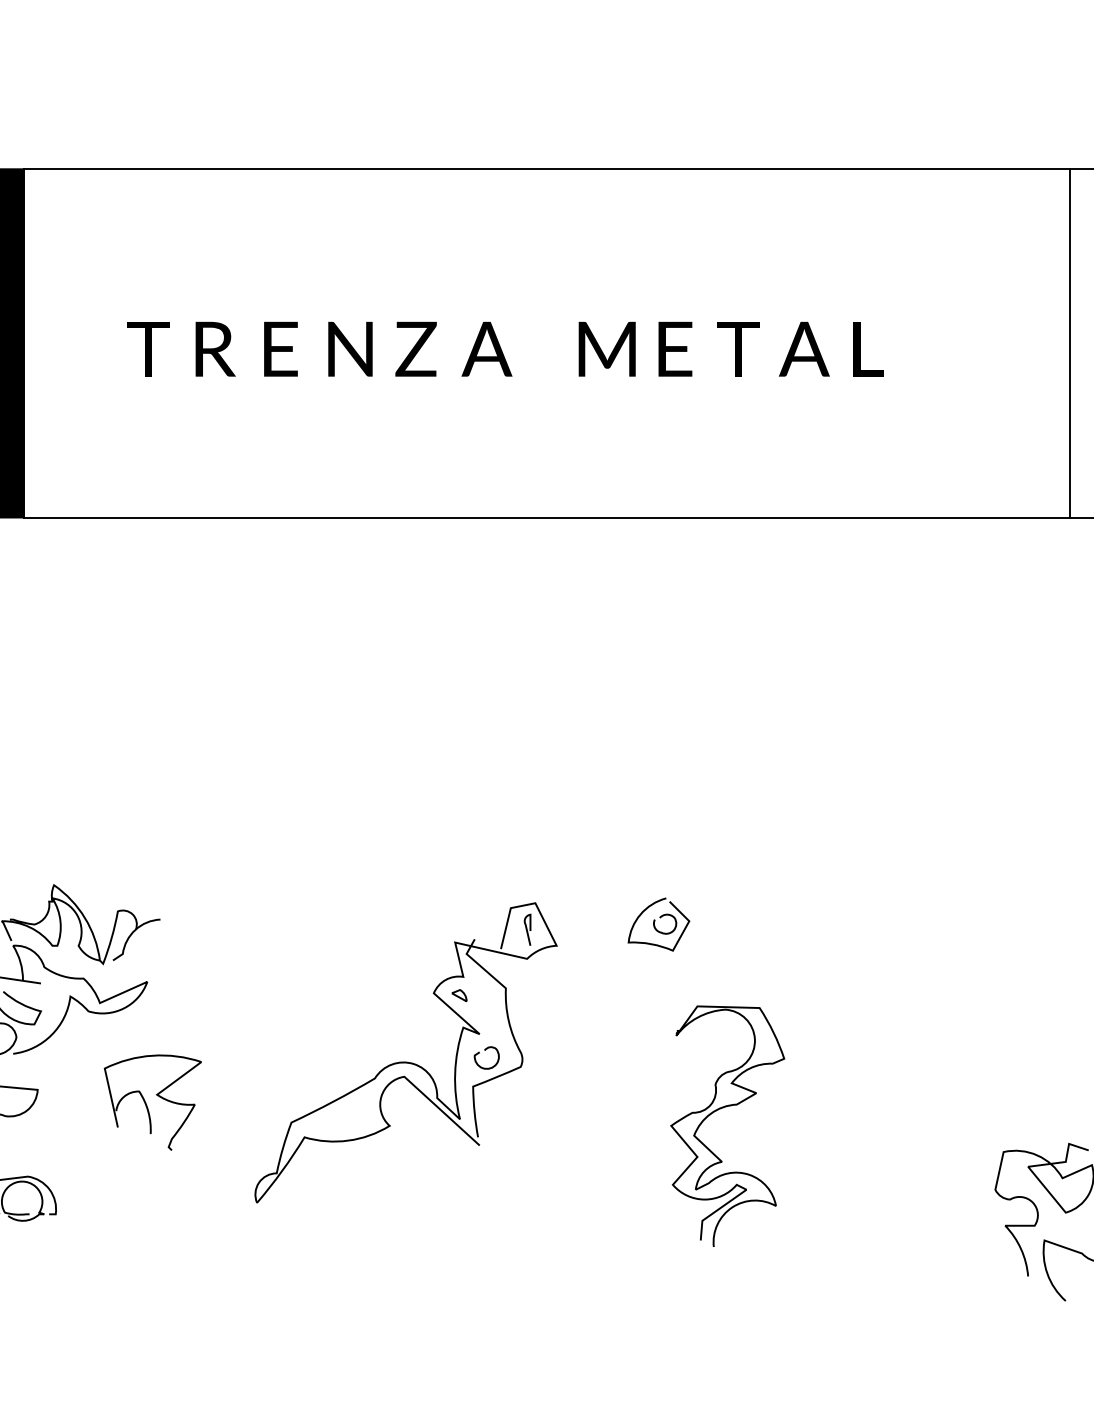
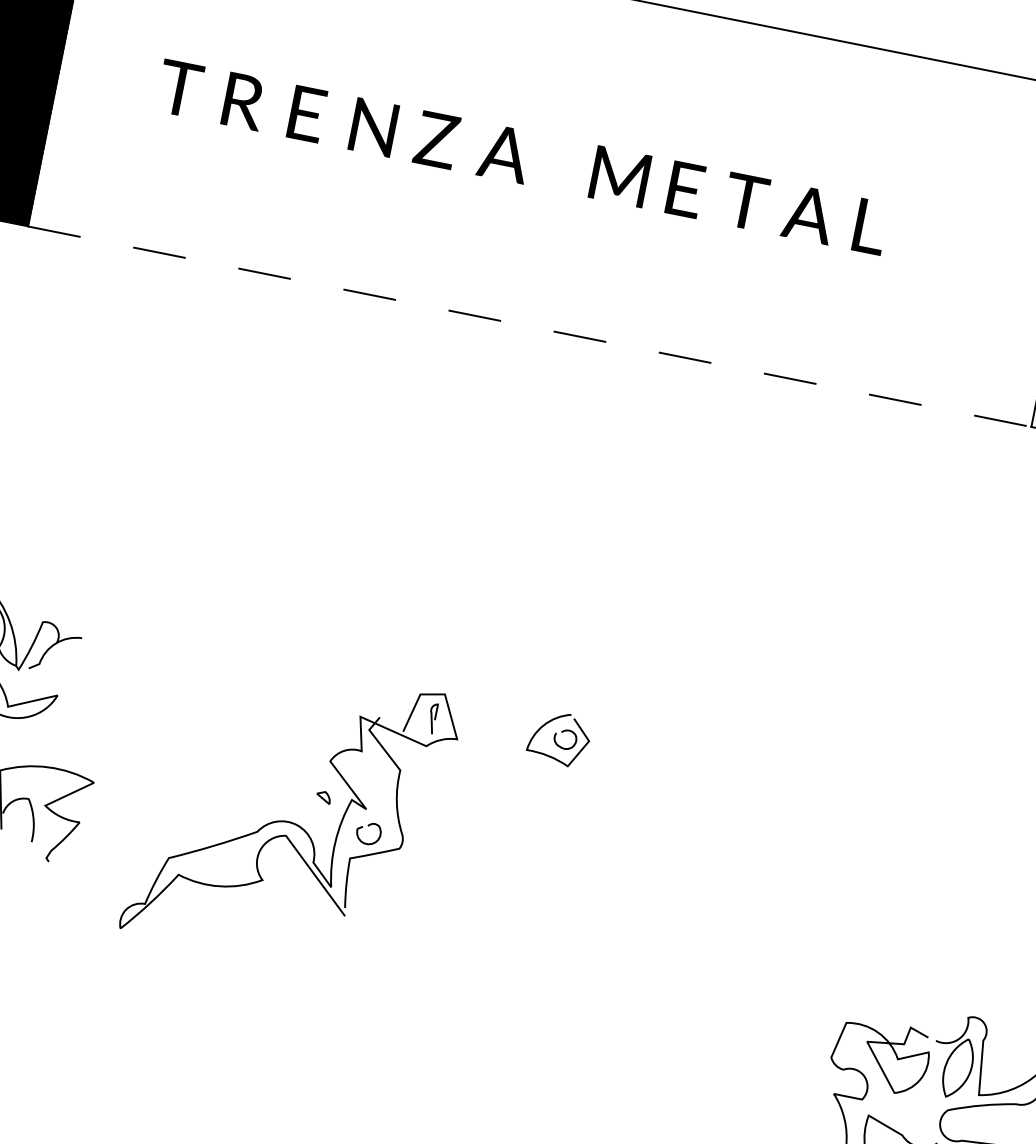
line: (546, 517) -> (529, 326), solid -> dashed
part: (459, 995) -> (323, 797), moved
part: (723, 1108) -> (586, 927), removed

